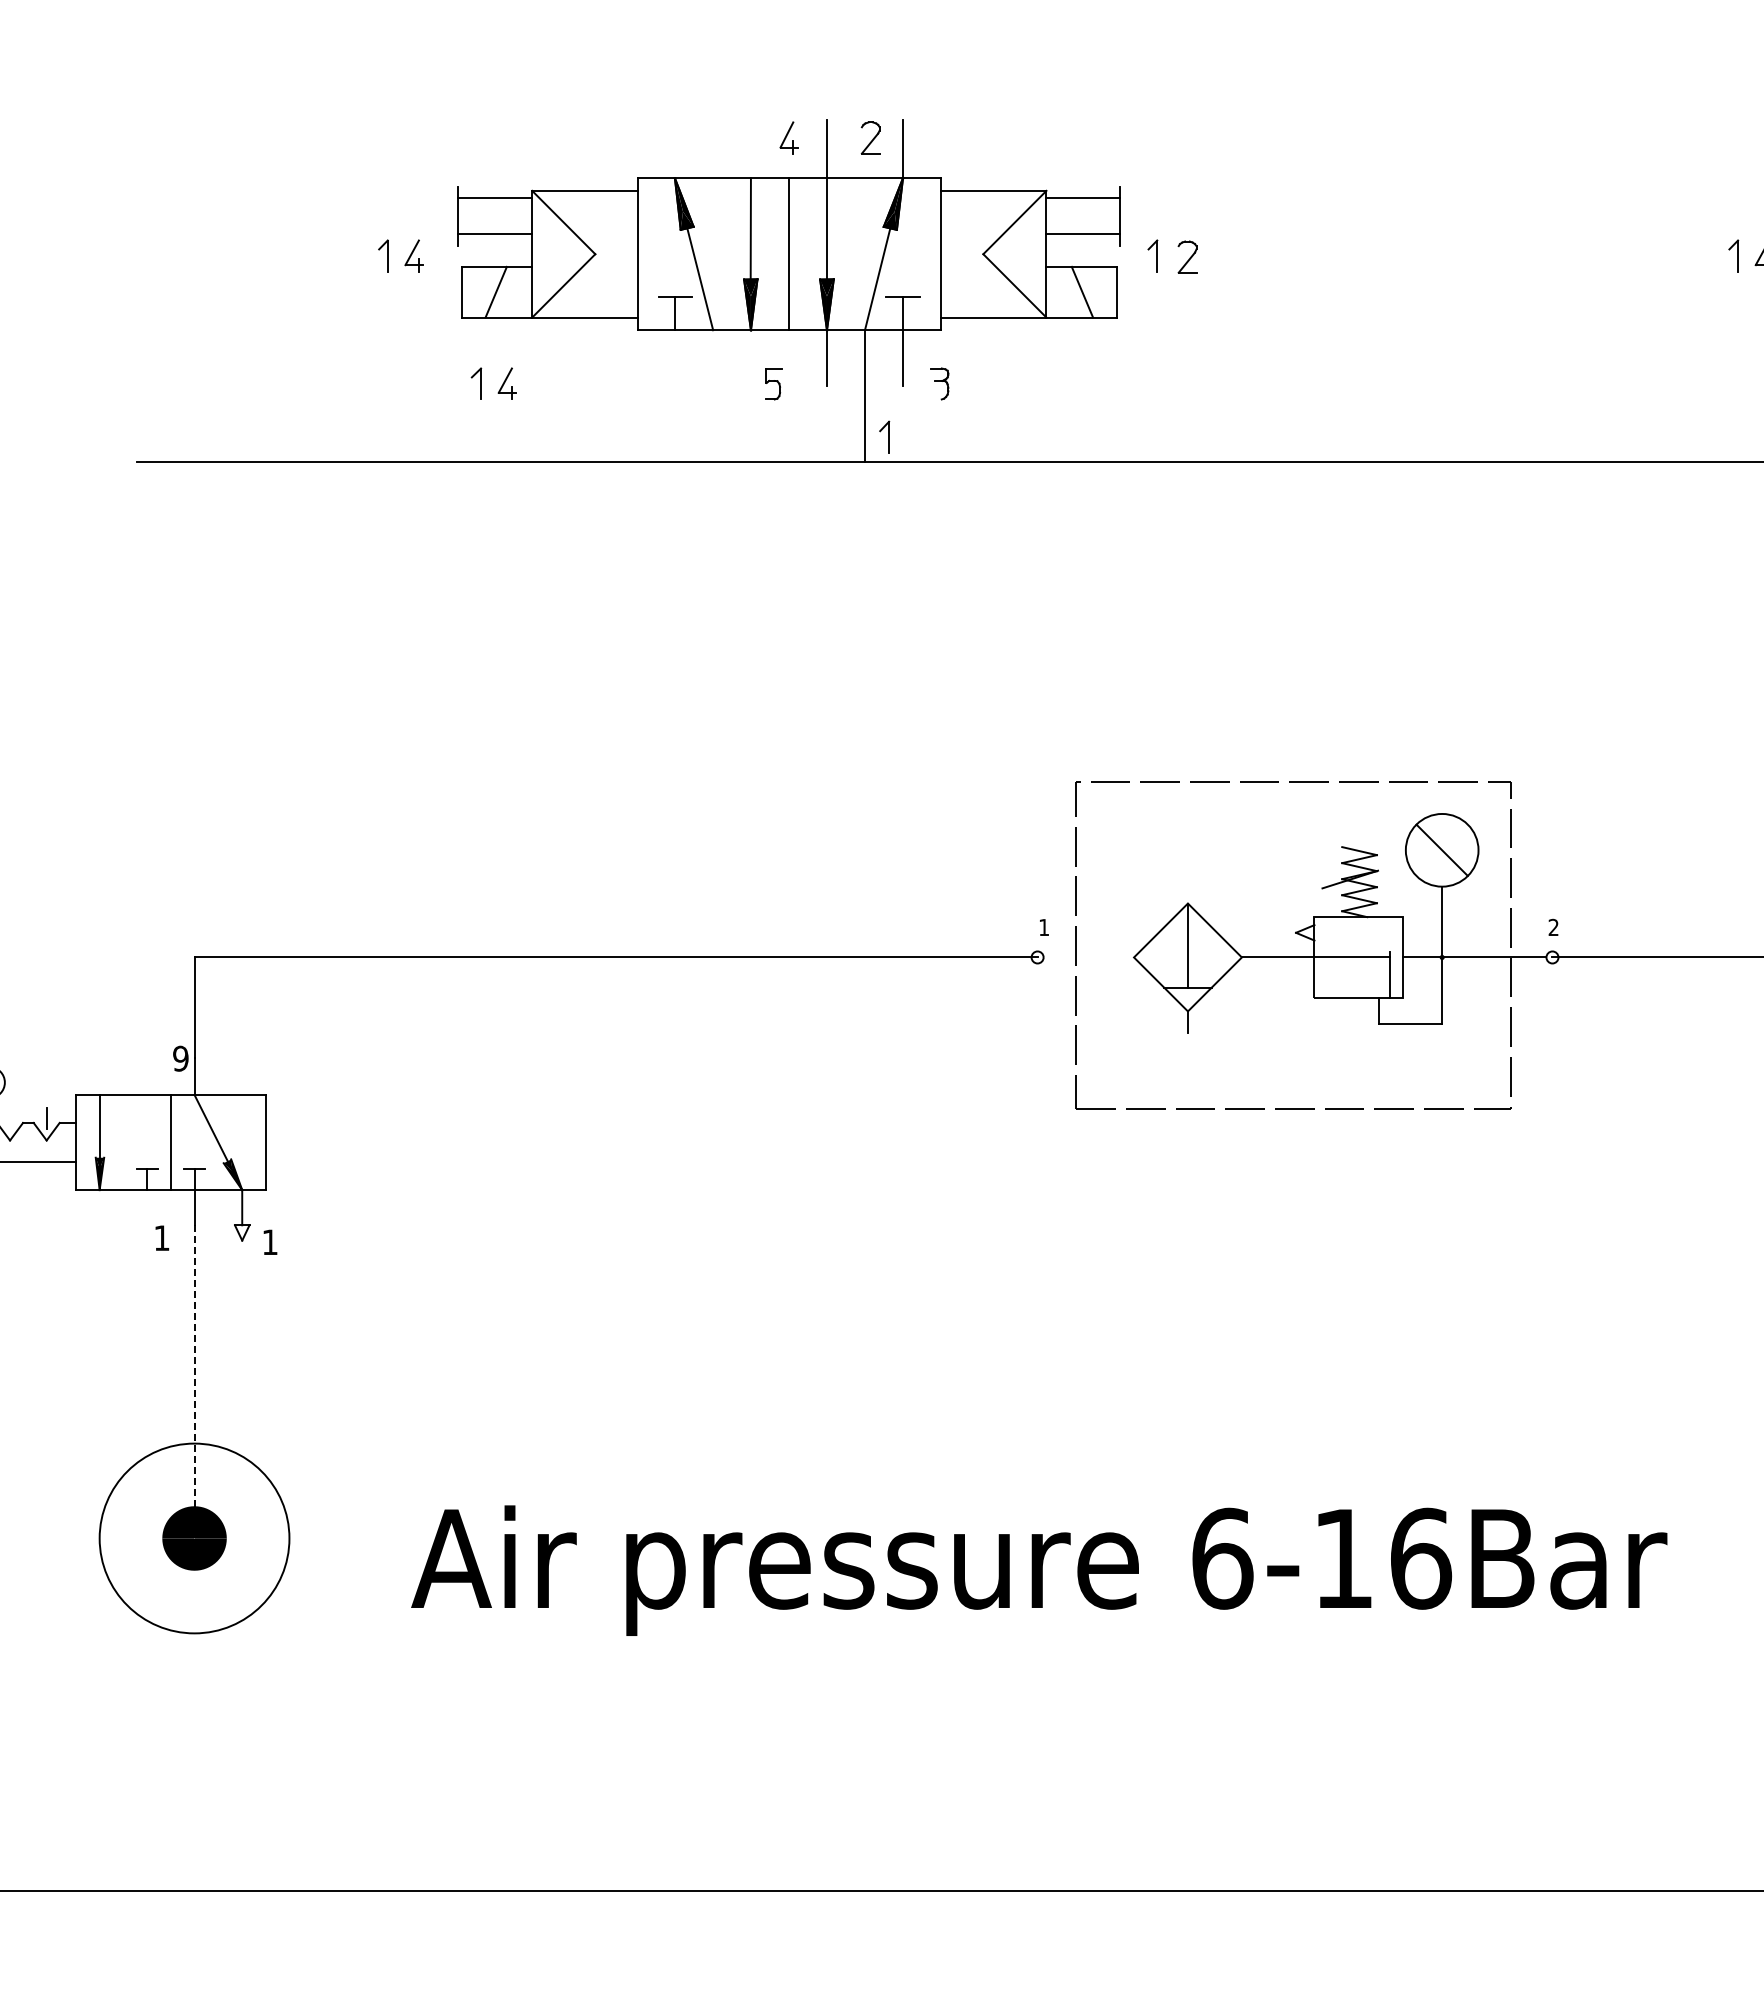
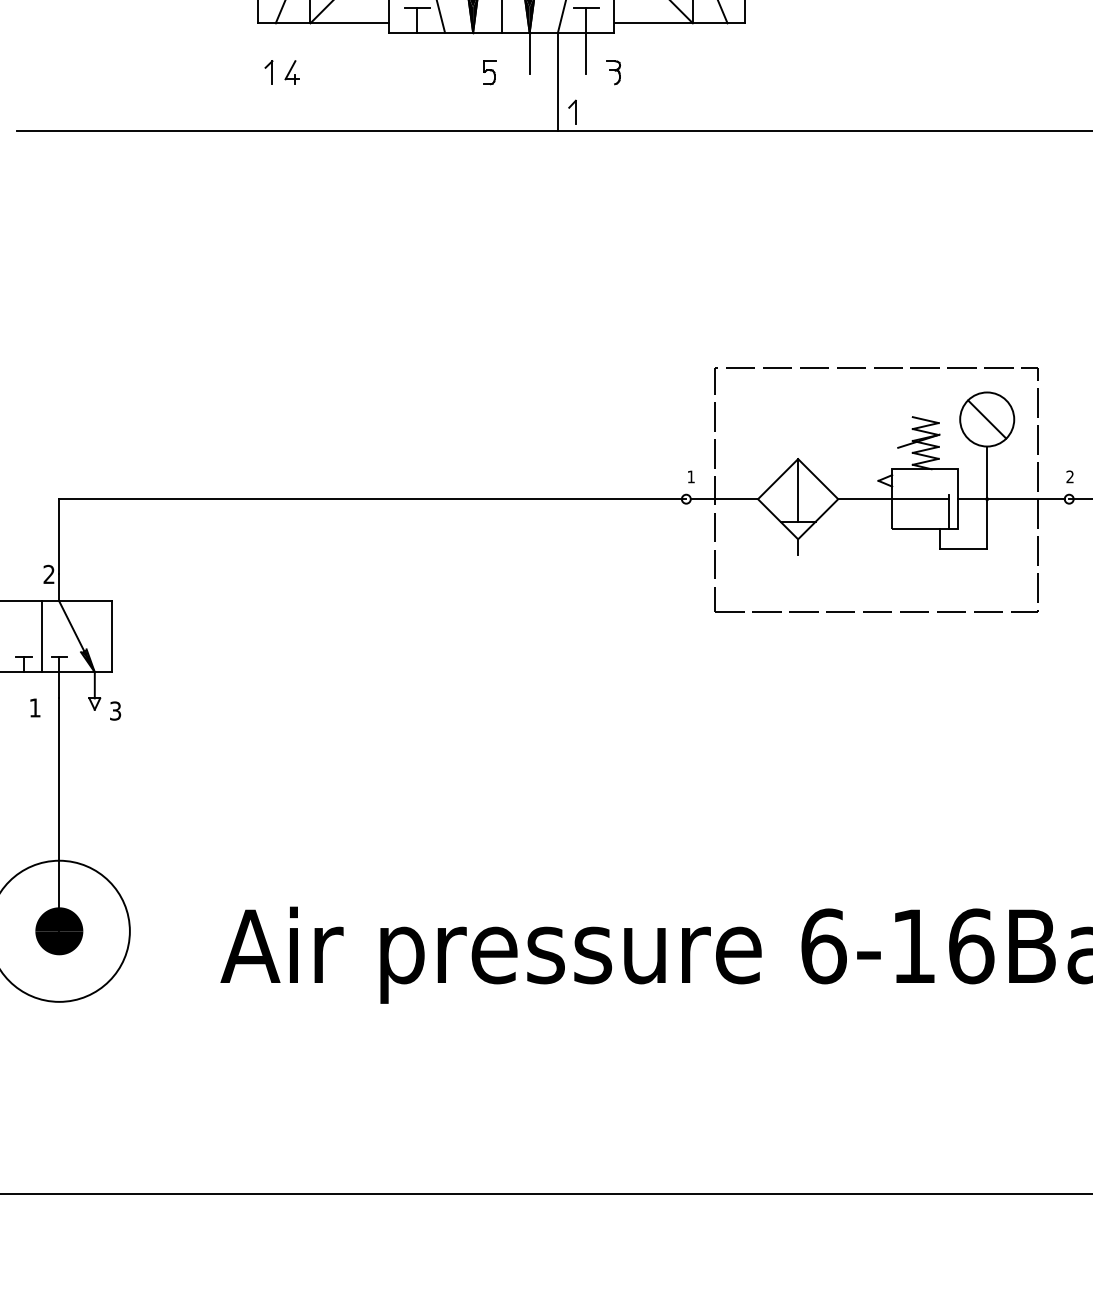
line: (1088, 957) -> (724, 499), added
text: (180, 1058) -> (48, 574), 9 -> 2
text: (269, 1242) -> (115, 711), 1 -> 3
line: (194, 1381) -> (59, 814), dashed -> solid

